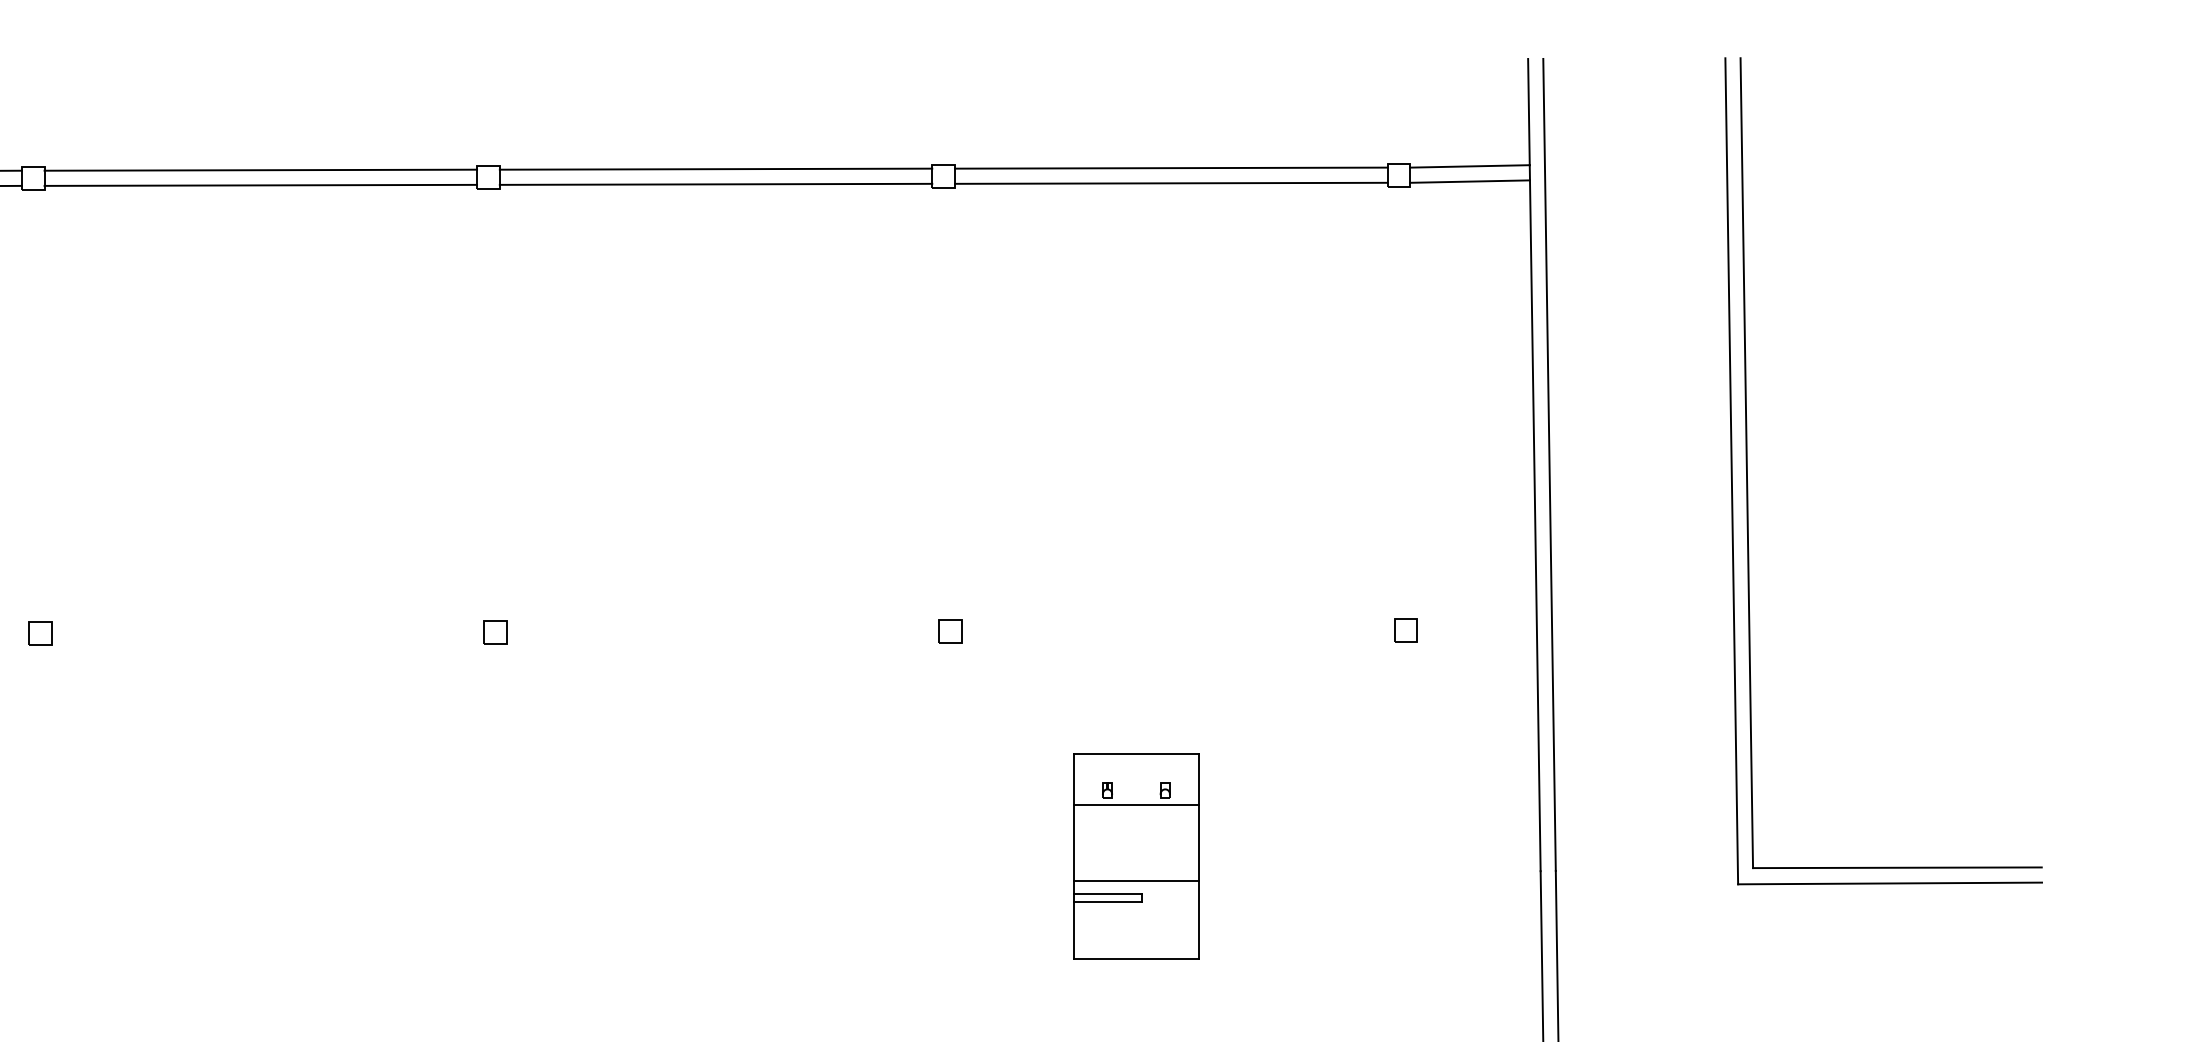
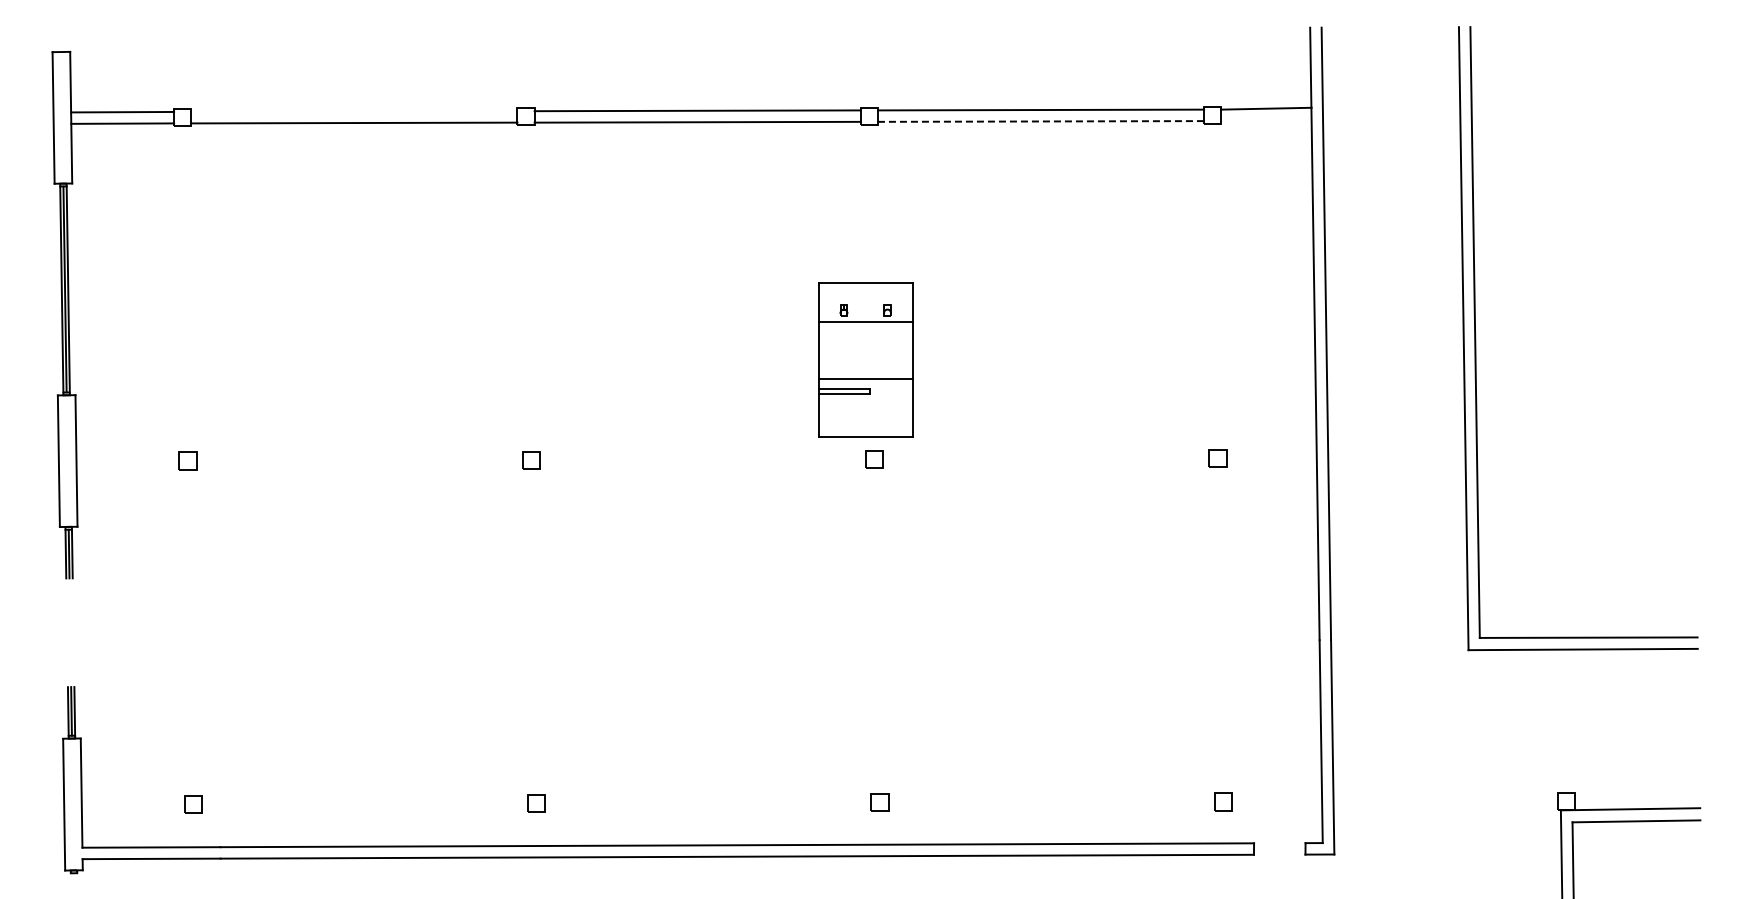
line: (260, 170) -> (354, 111), removed
line: (1470, 182) -> (1266, 120), removed
line: (1171, 183) -> (1041, 121), solid -> dashed
part: (1136, 855) -> (865, 359), moved

